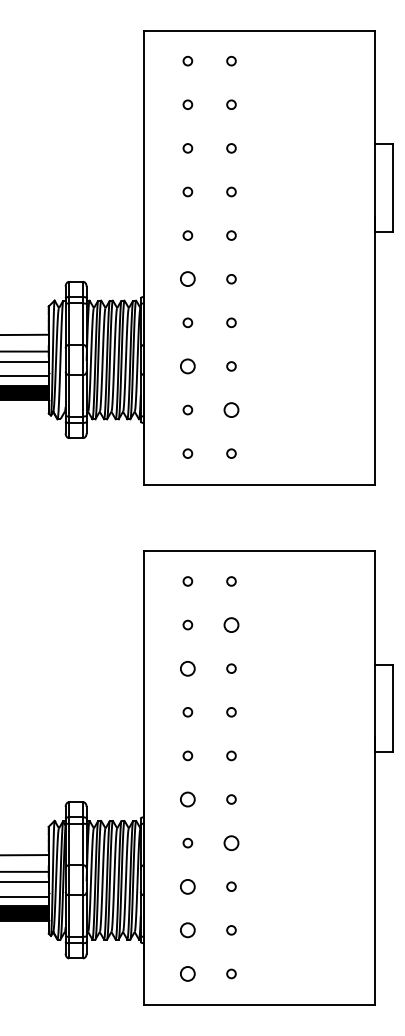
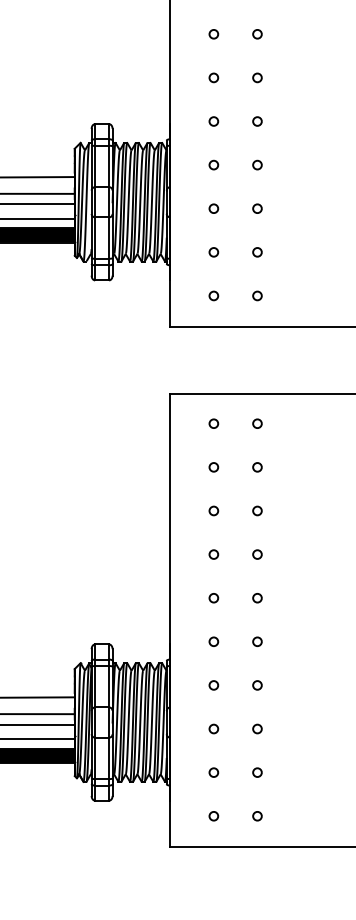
circle: (187, 279) -> (213, 121), size x0.62
circle: (187, 366) -> (213, 208), size x0.62
circle: (231, 409) -> (257, 251), size x0.62
circle: (231, 624) -> (257, 466), size x0.62
circle: (187, 668) -> (213, 510), size x0.62
circle: (187, 799) -> (213, 641), size x0.62
circle: (231, 842) -> (257, 684), size x0.62
circle: (187, 886) -> (213, 728), size x0.62
circle: (187, 930) -> (213, 772), size x0.62
circle: (187, 973) -> (213, 815), size x0.62

